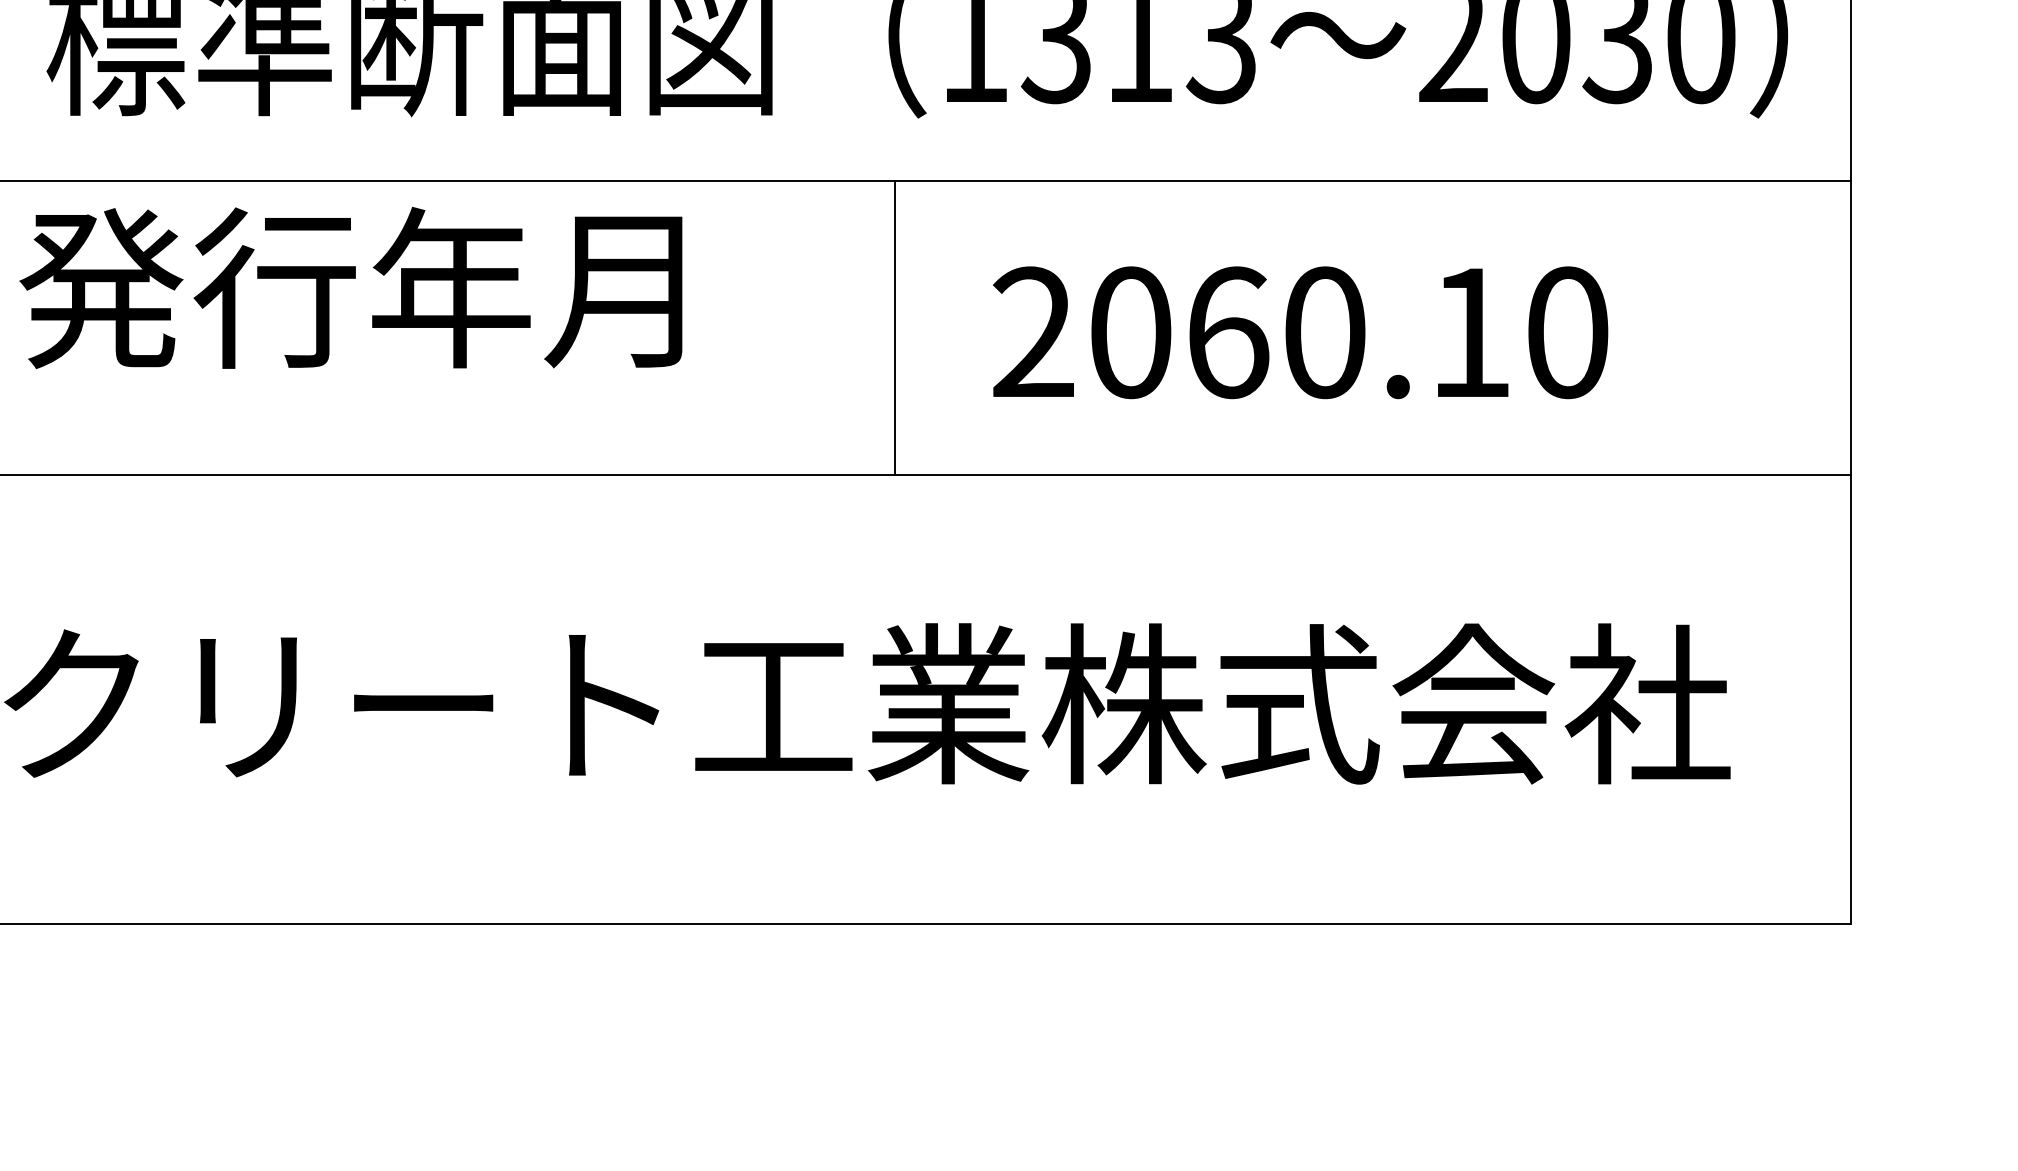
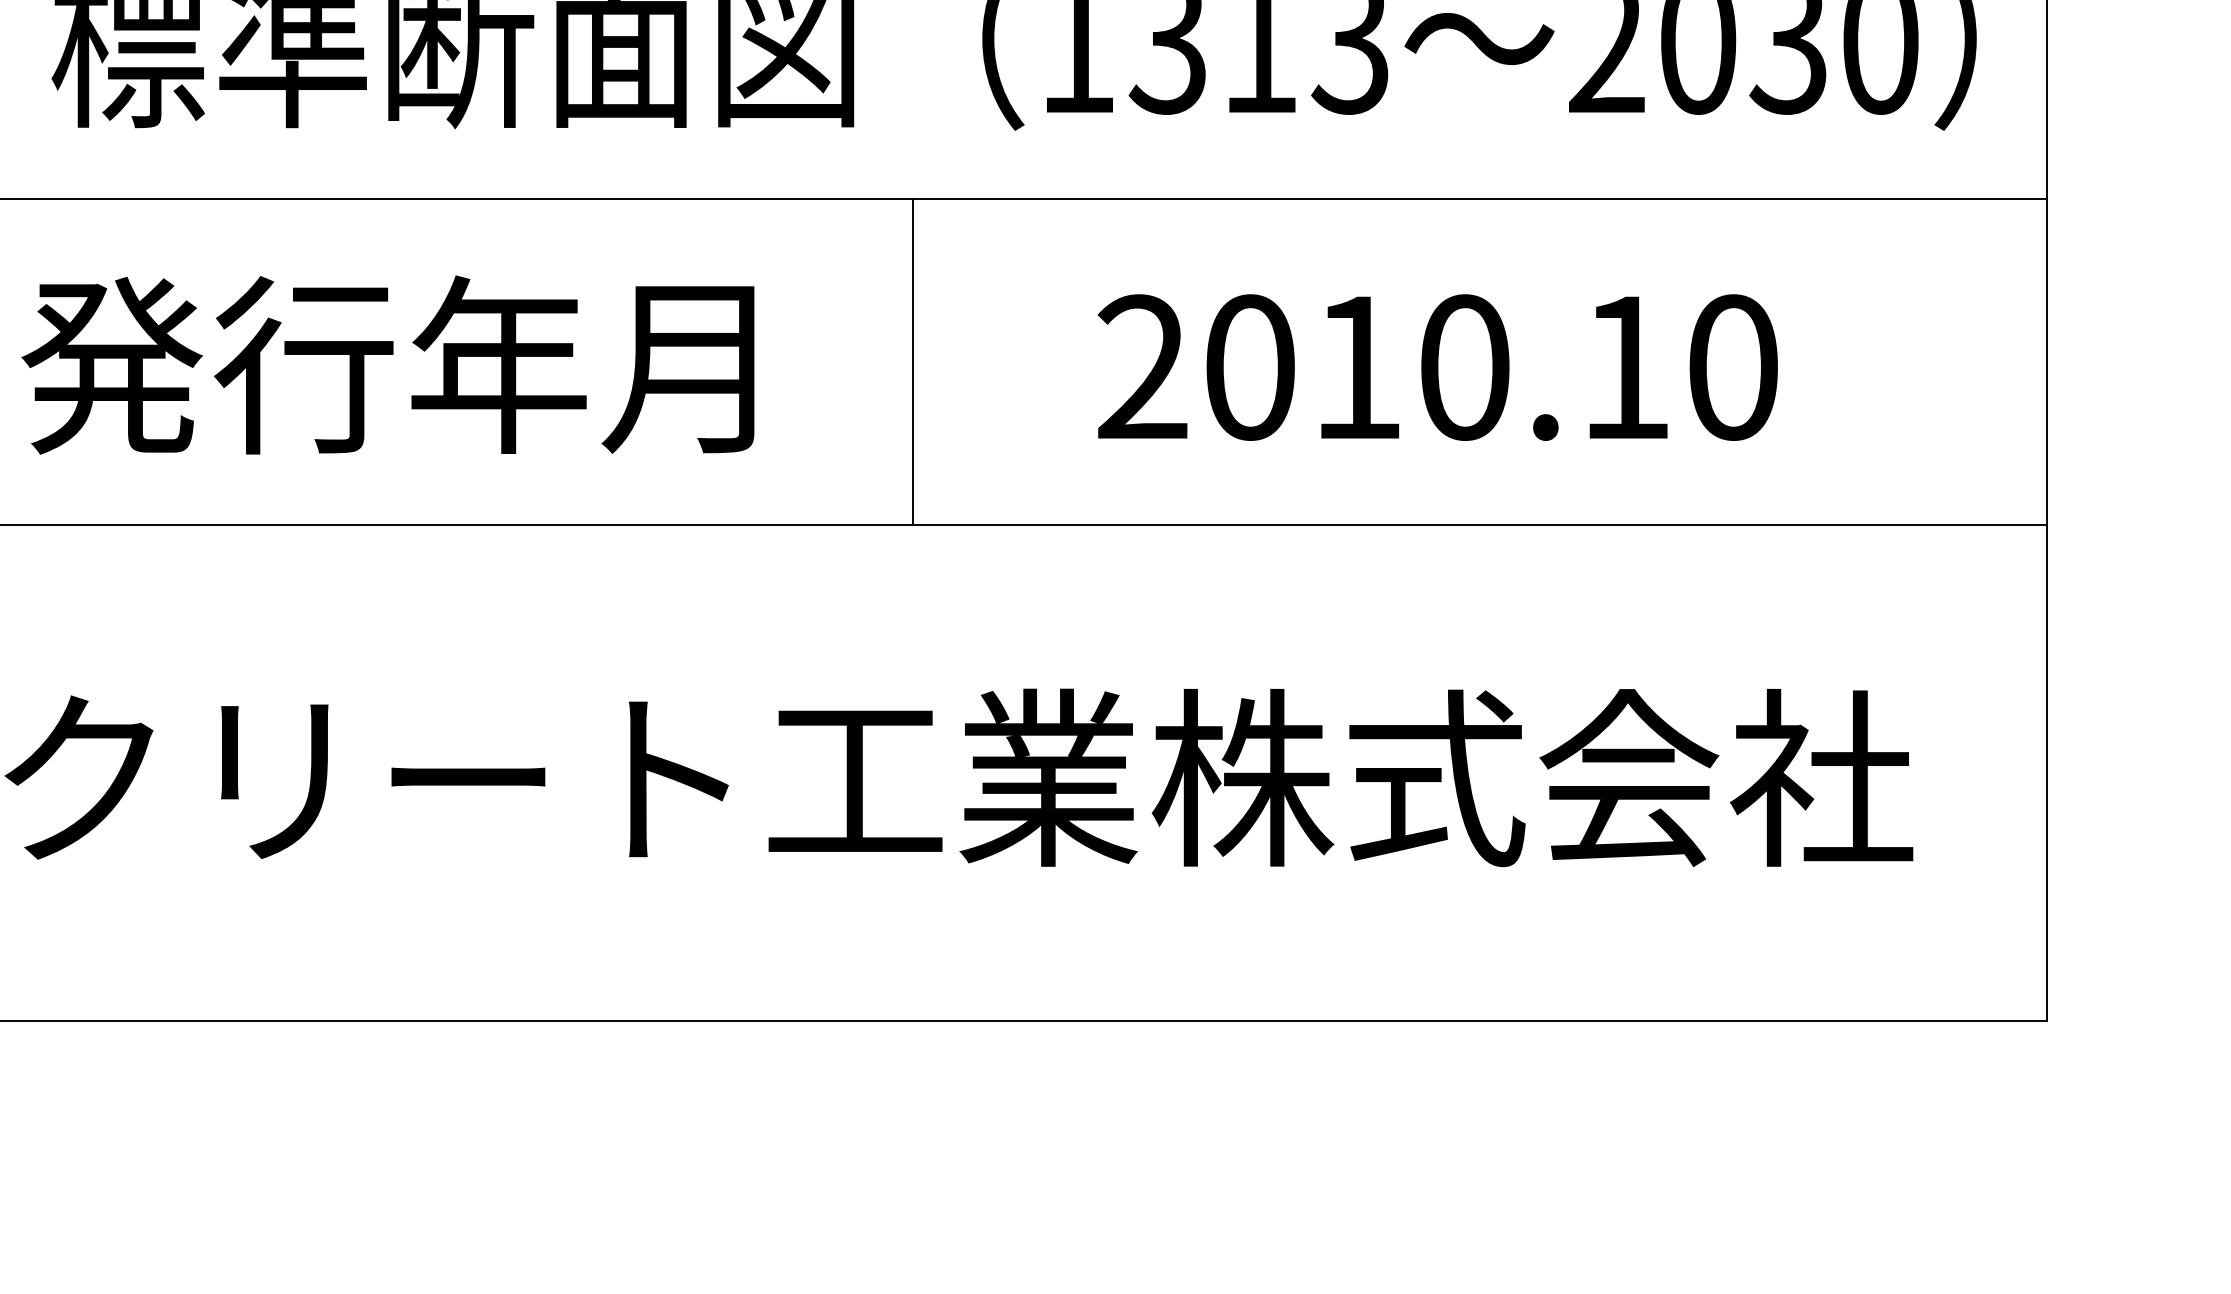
text: (350, 287) -> (387, 364), moved
line: (895, 328) -> (912, 362), moved
text: (1229, 332) -> (1359, 367), 2060.10 -> 2010.10

